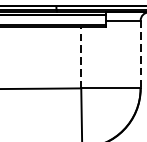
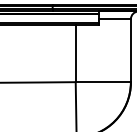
line: (140, 55) -> (130, 51), dashed -> solid
line: (81, 57) -> (75, 53), dashed -> solid

